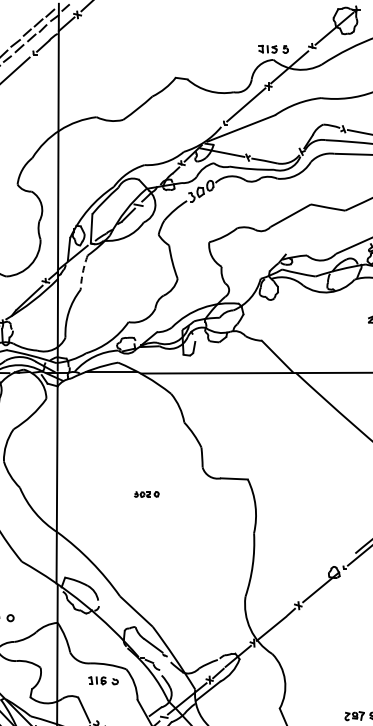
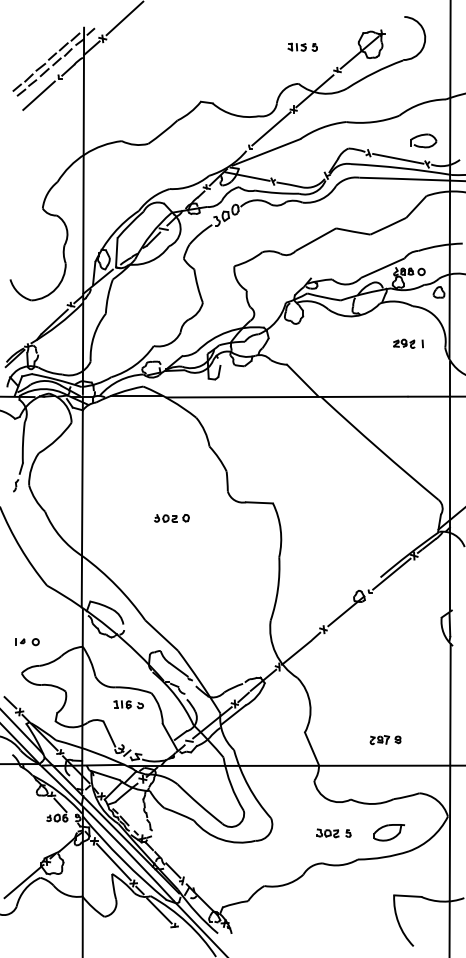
part: (273, 48) -> (302, 46), moved
arc: (83, 272) -> (108, 296), dashed -> solid
part: (146, 494) -> (171, 518), size x1.43

